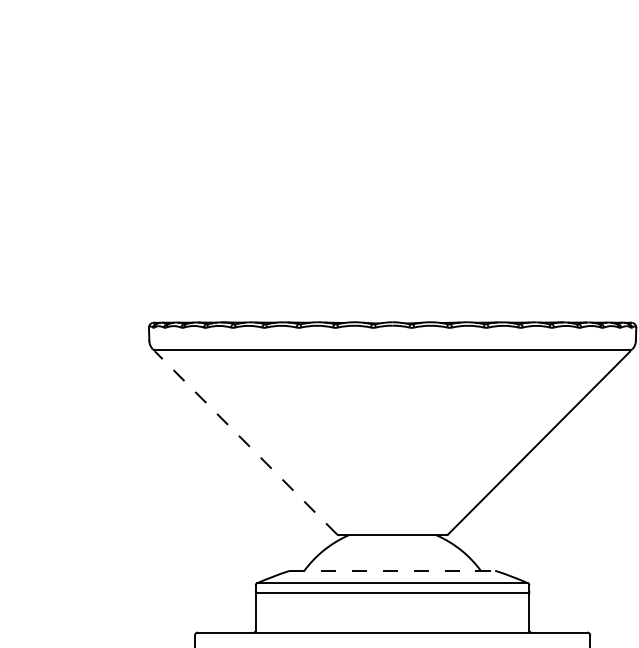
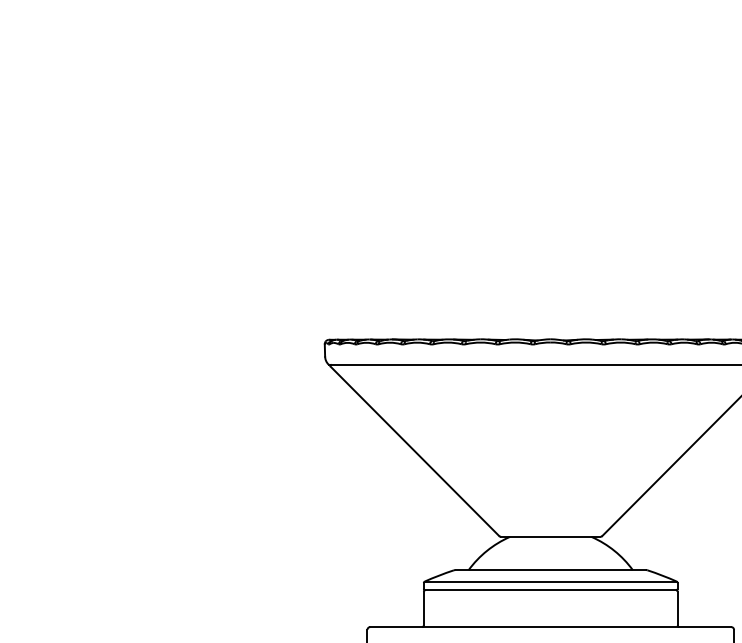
line: (245, 443) -> (414, 451), dashed -> solid
line: (393, 571) -> (551, 570), dashed -> solid

